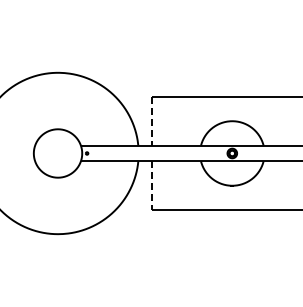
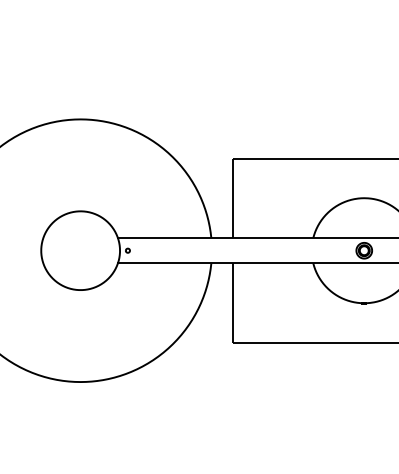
line: (151, 121) -> (232, 198), dashed -> solid
line: (151, 186) -> (232, 304), dashed -> solid

